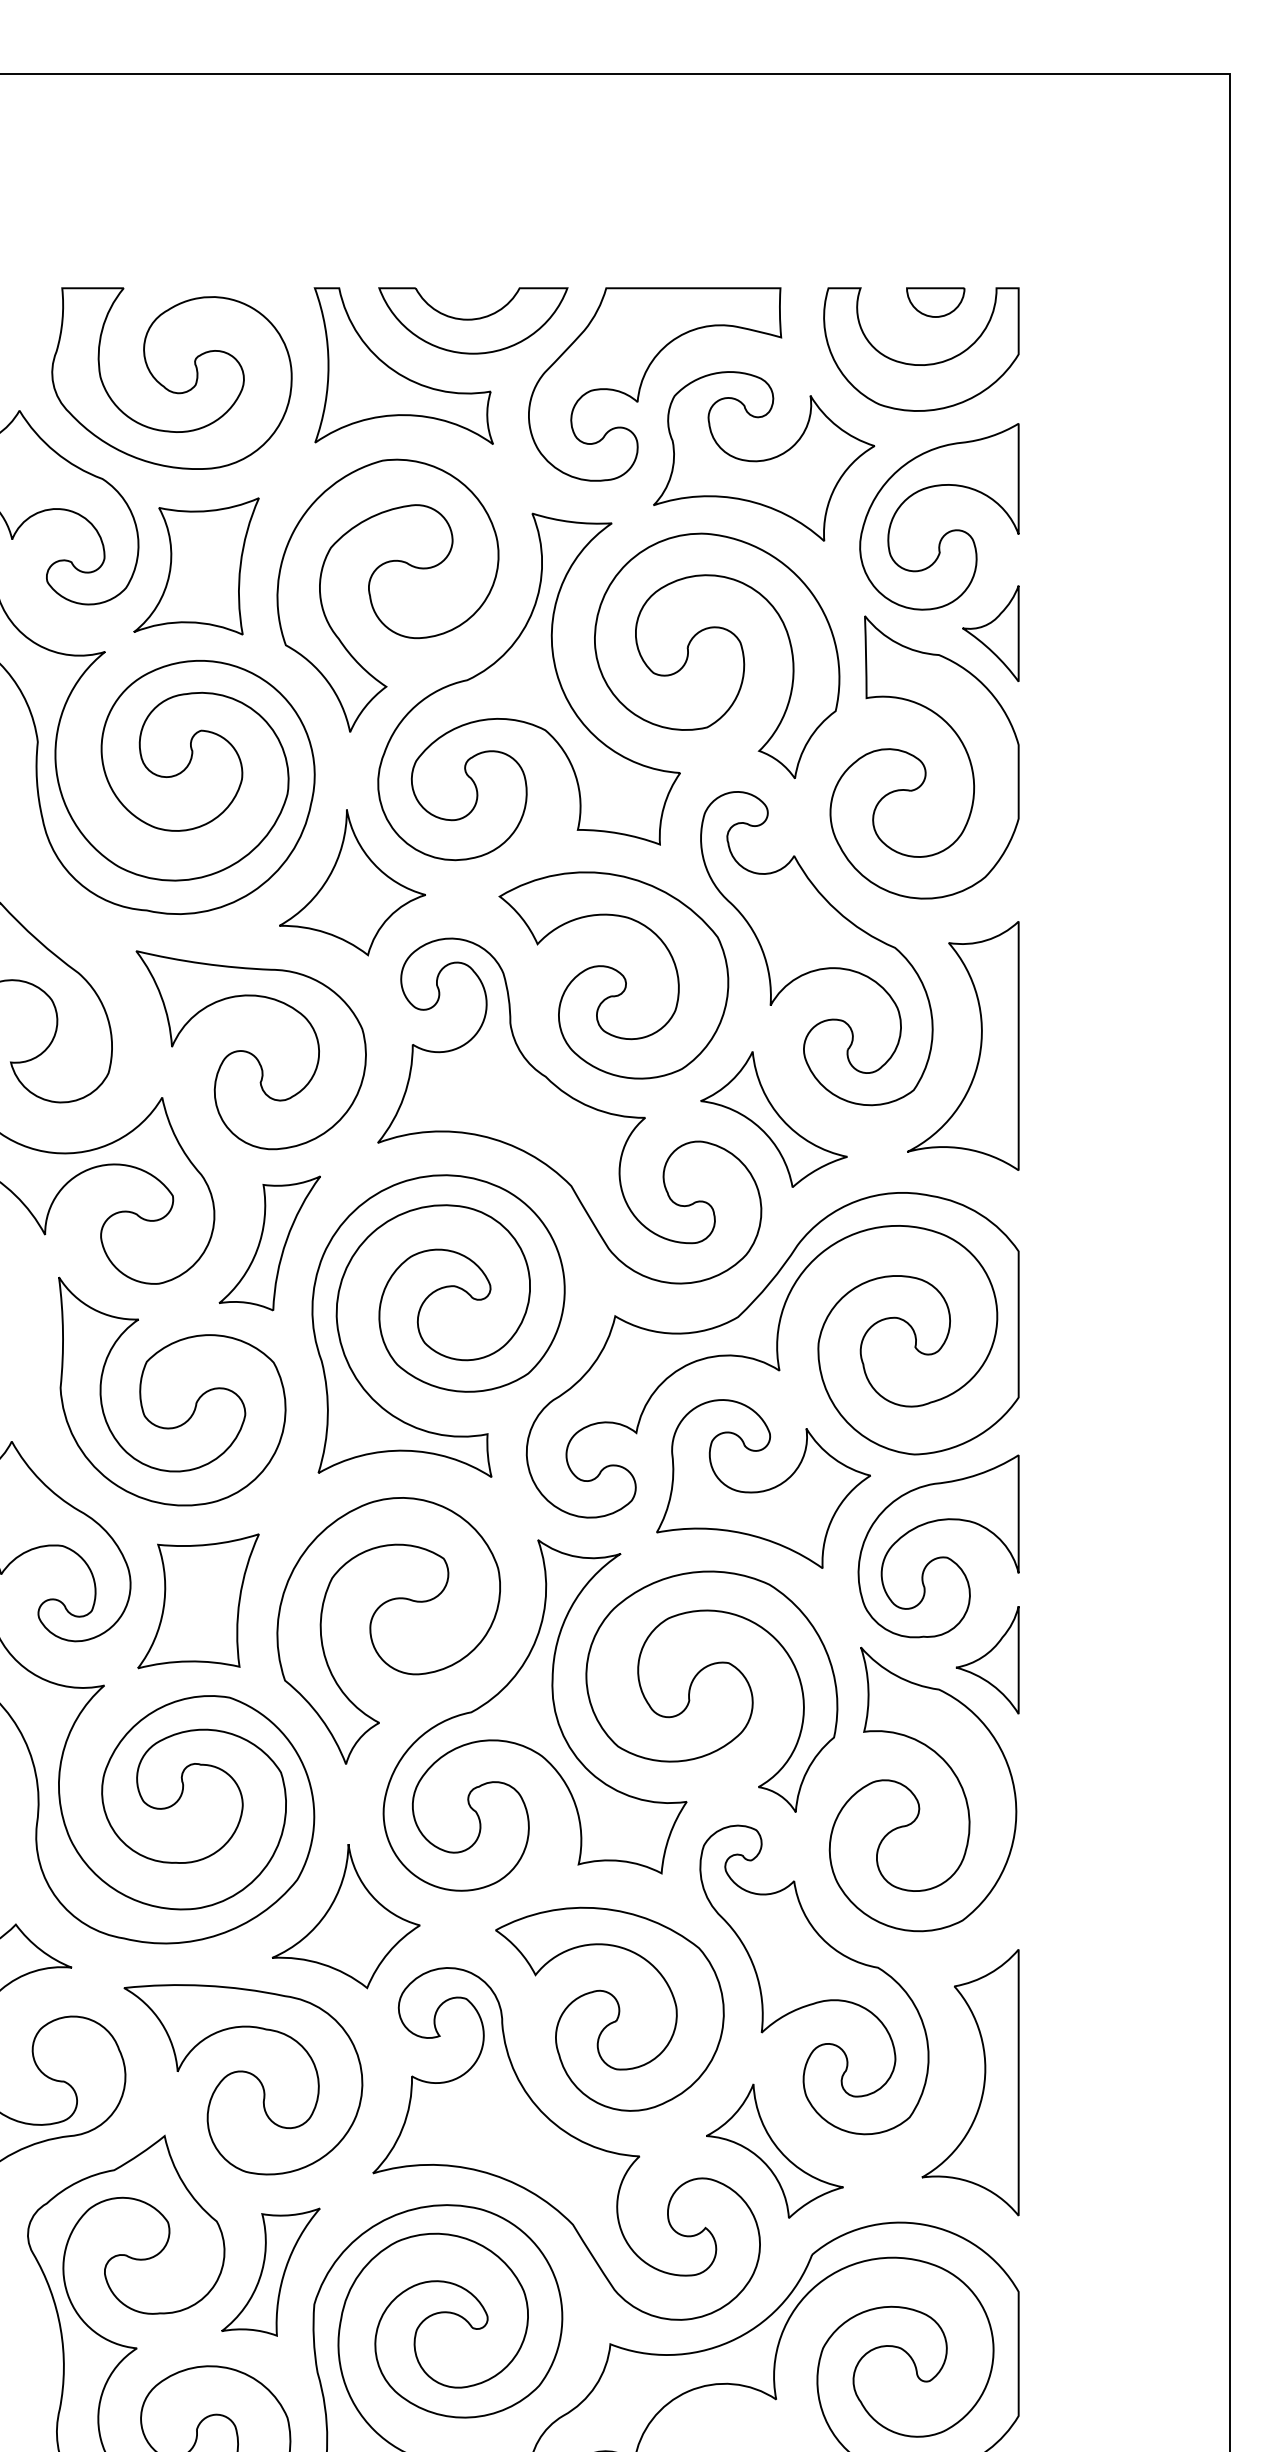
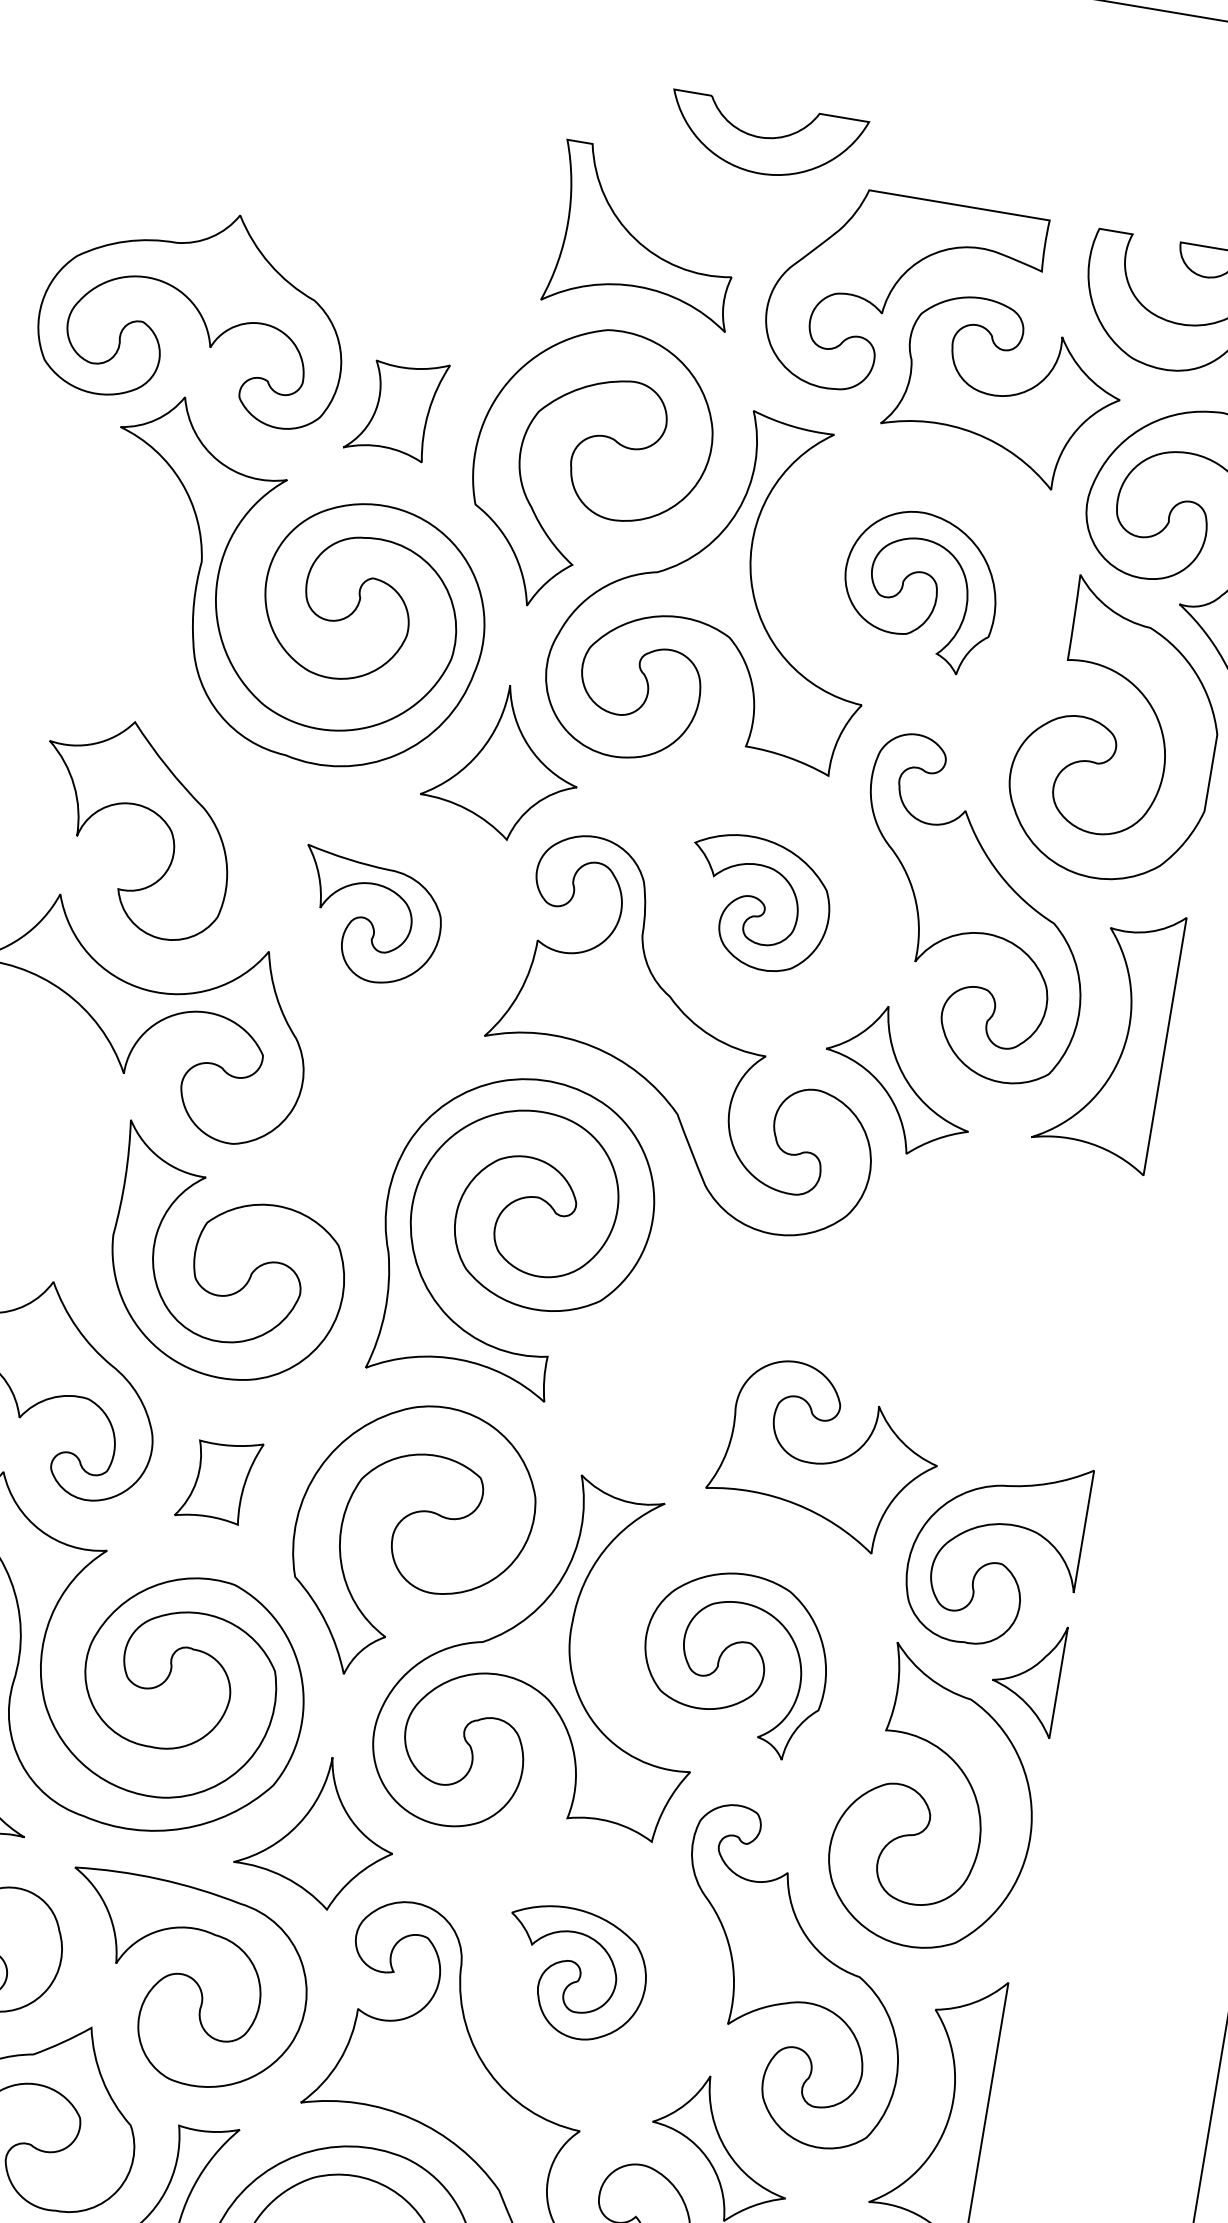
part: (473, 320) -> (766, 139), moved
part: (171, 378) -> (403, 208), removed
part: (196, 566) -> (396, 407), size x0.7
part: (717, 655) -> (920, 589), size x0.6
part: (613, 975) -> (757, 903), size x0.6
part: (250, 1050) -> (368, 918), size x0.6
part: (269, 1243) -> (354, 1121), removed
part: (772, 1355) -> (856, 1324), removed
part: (198, 1601) -> (219, 1479), size x0.6
part: (711, 1691) -> (735, 1662), size x0.7
part: (609, 2008) -> (574, 1972), size x0.6

